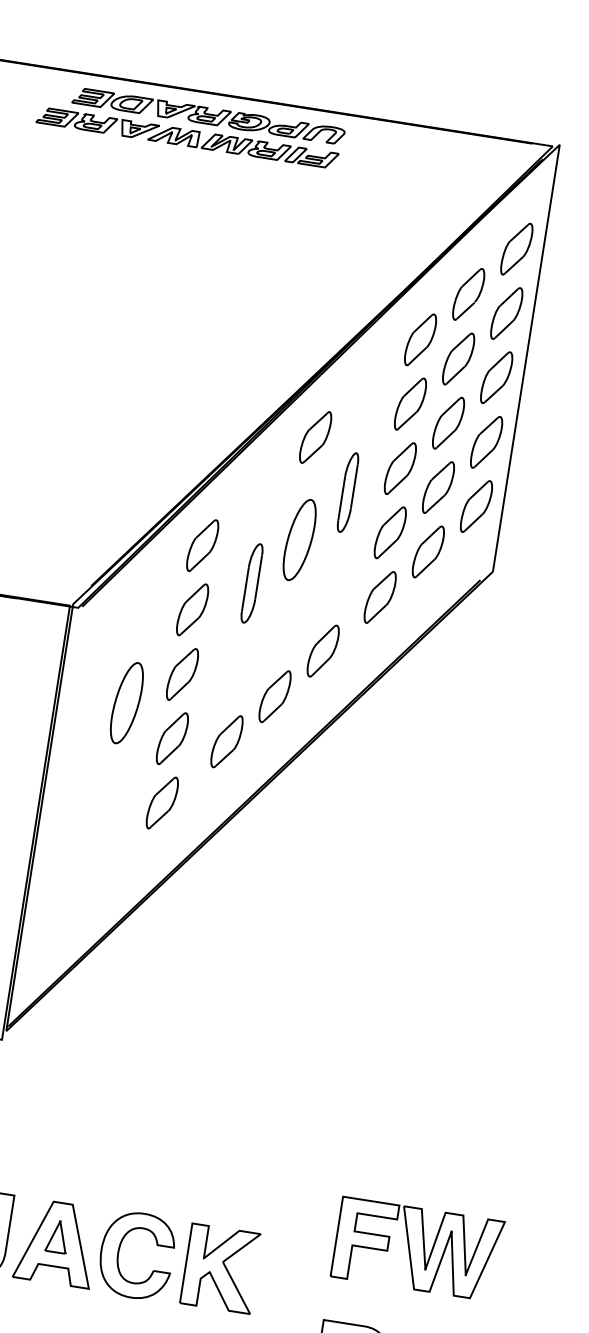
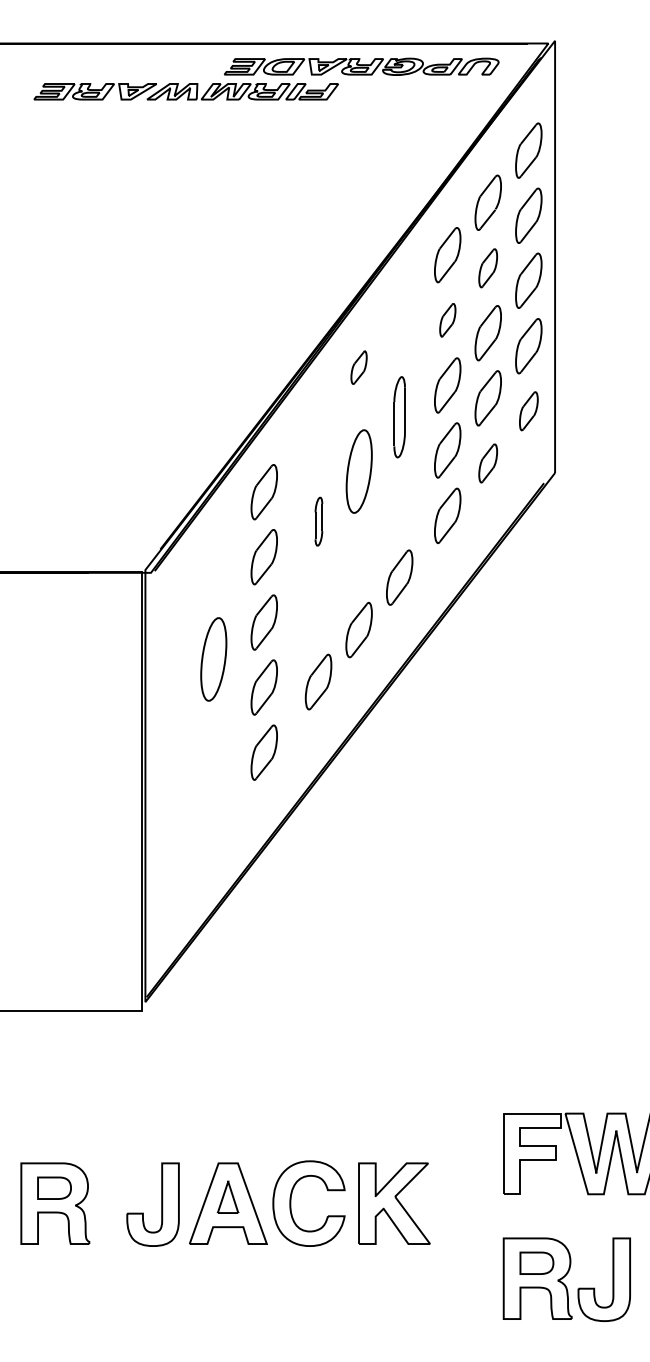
part: (208, 115) -> (361, 66), moved
part: (457, 359) -> (487, 268), size x0.7
part: (410, 404) -> (447, 320), size x0.6
part: (315, 437) -> (358, 367), size x0.6
part: (476, 506) -> (528, 411), size x0.7
part: (427, 551) -> (487, 463), size x0.7
part: (251, 583) -> (318, 521), size x0.6

